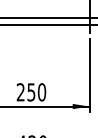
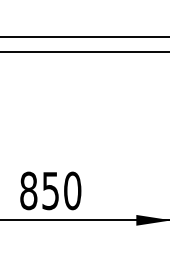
text: (20, 92) -> (28, 191), 250 -> 850

